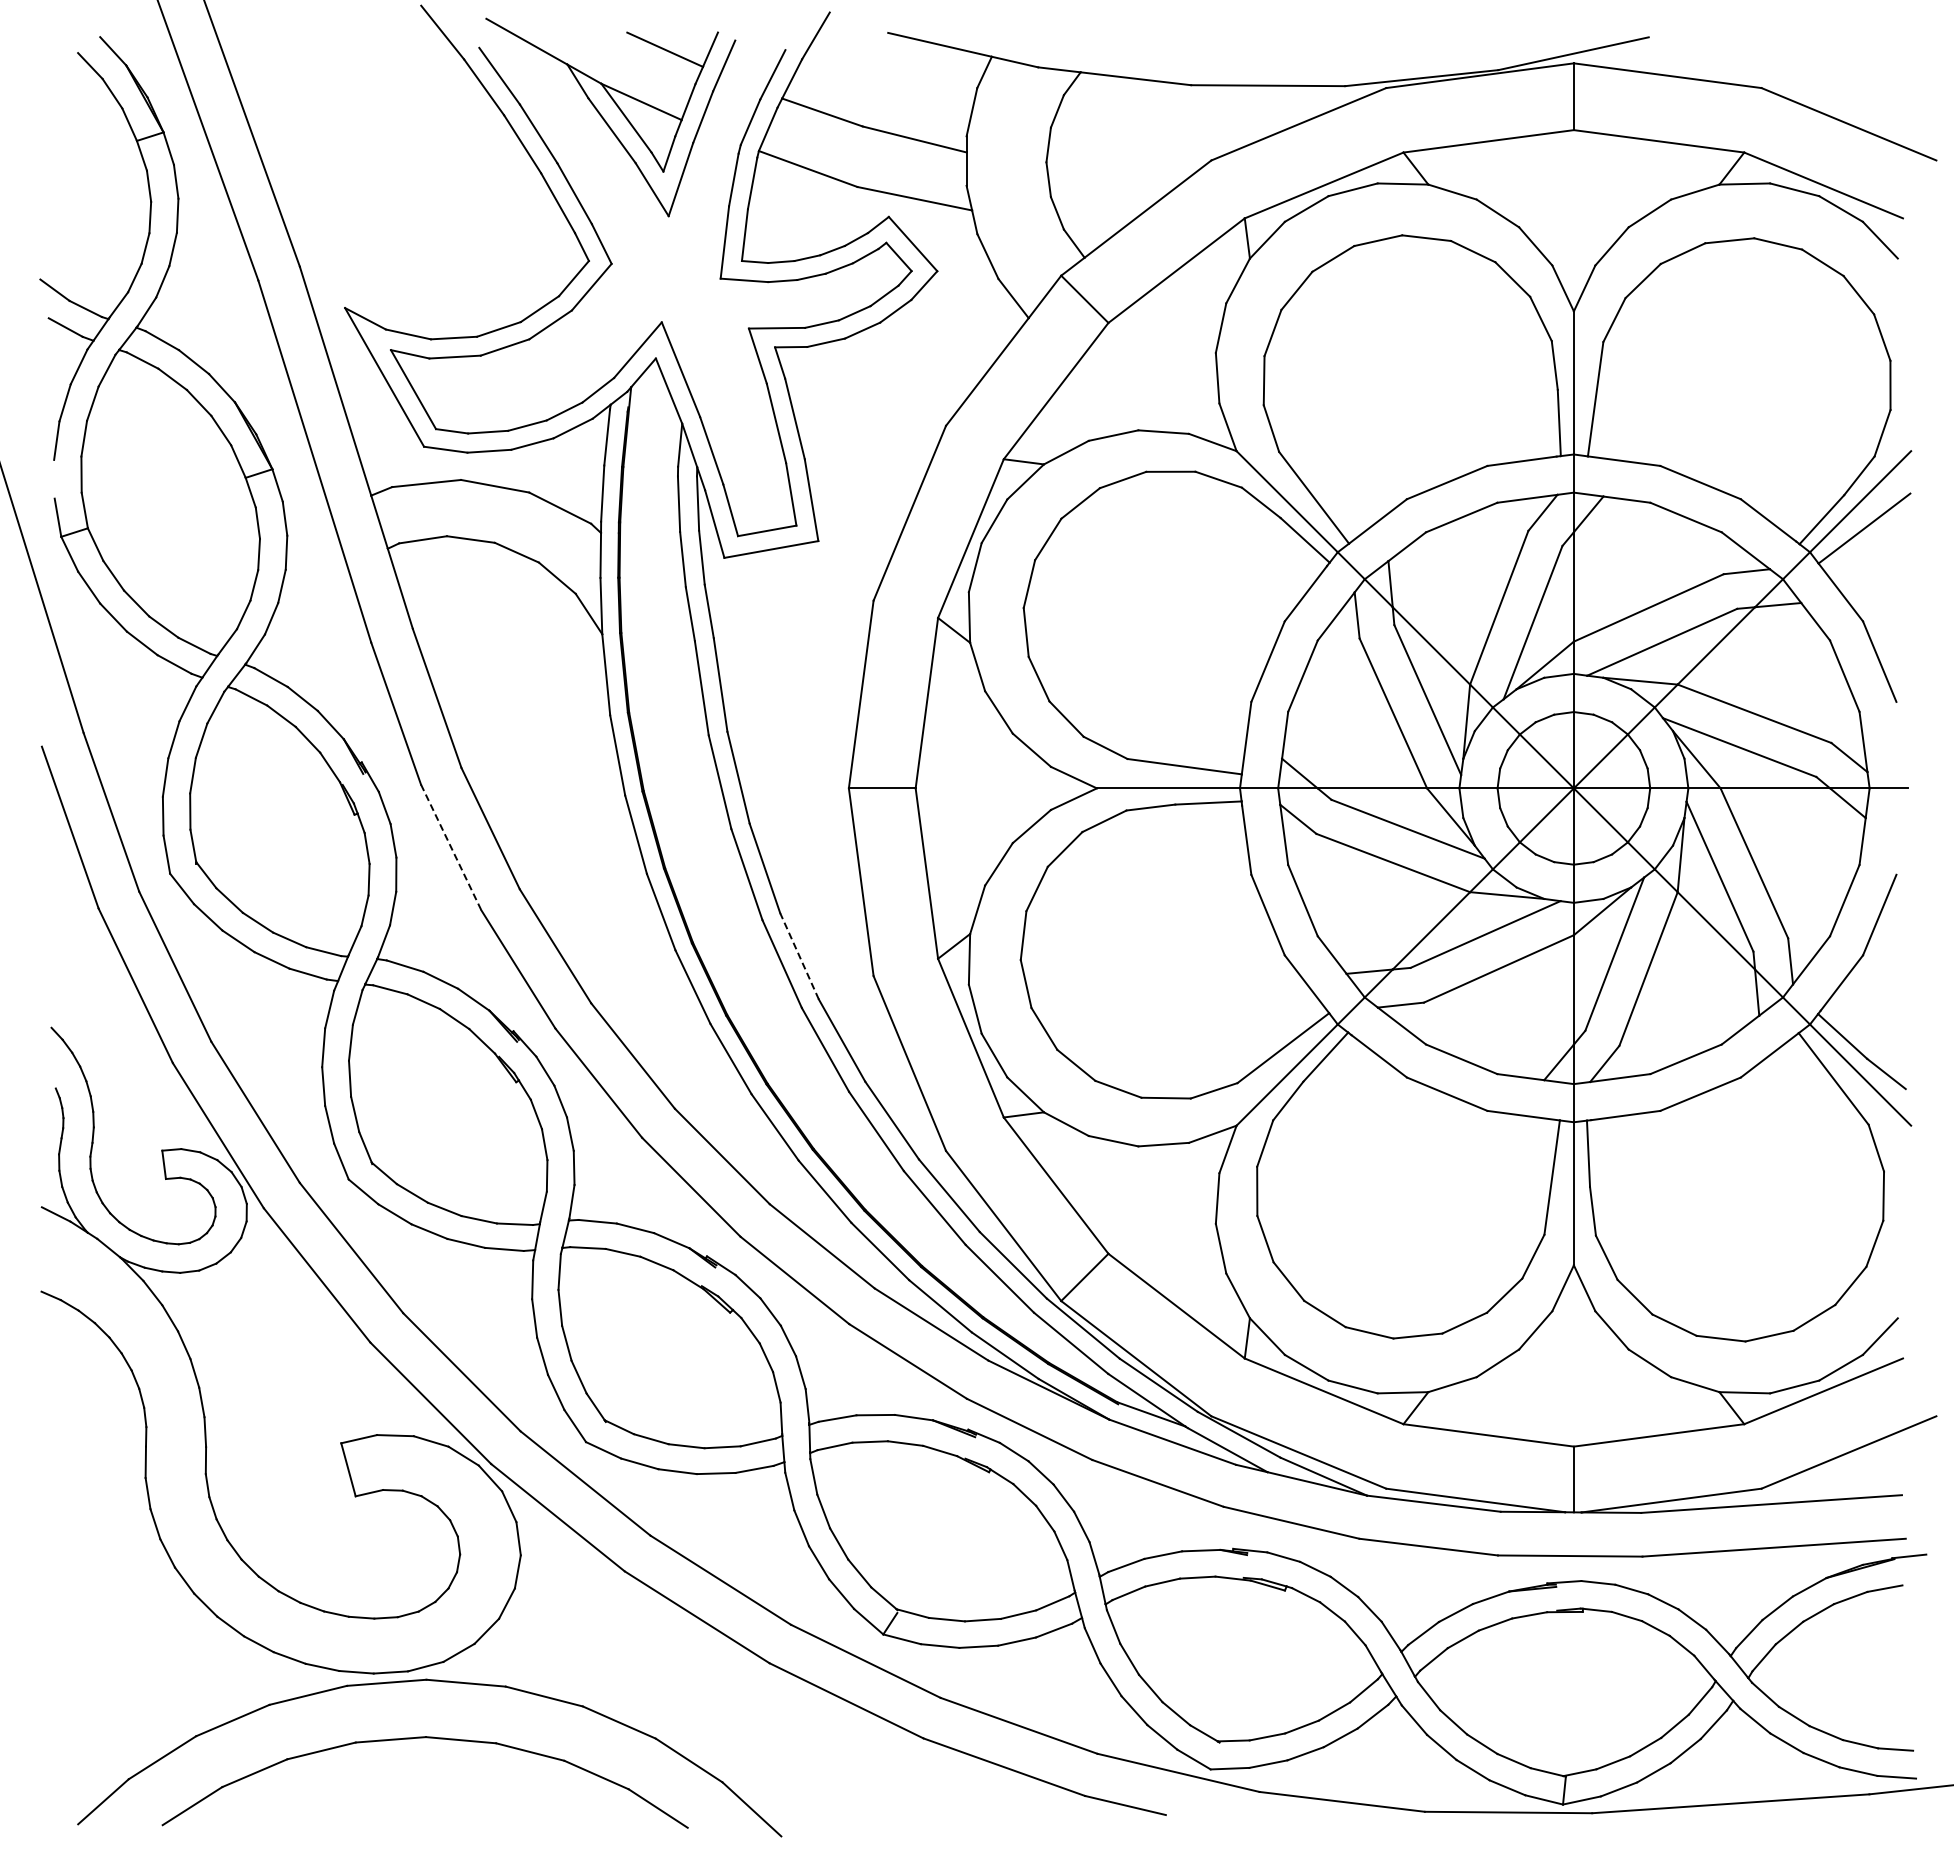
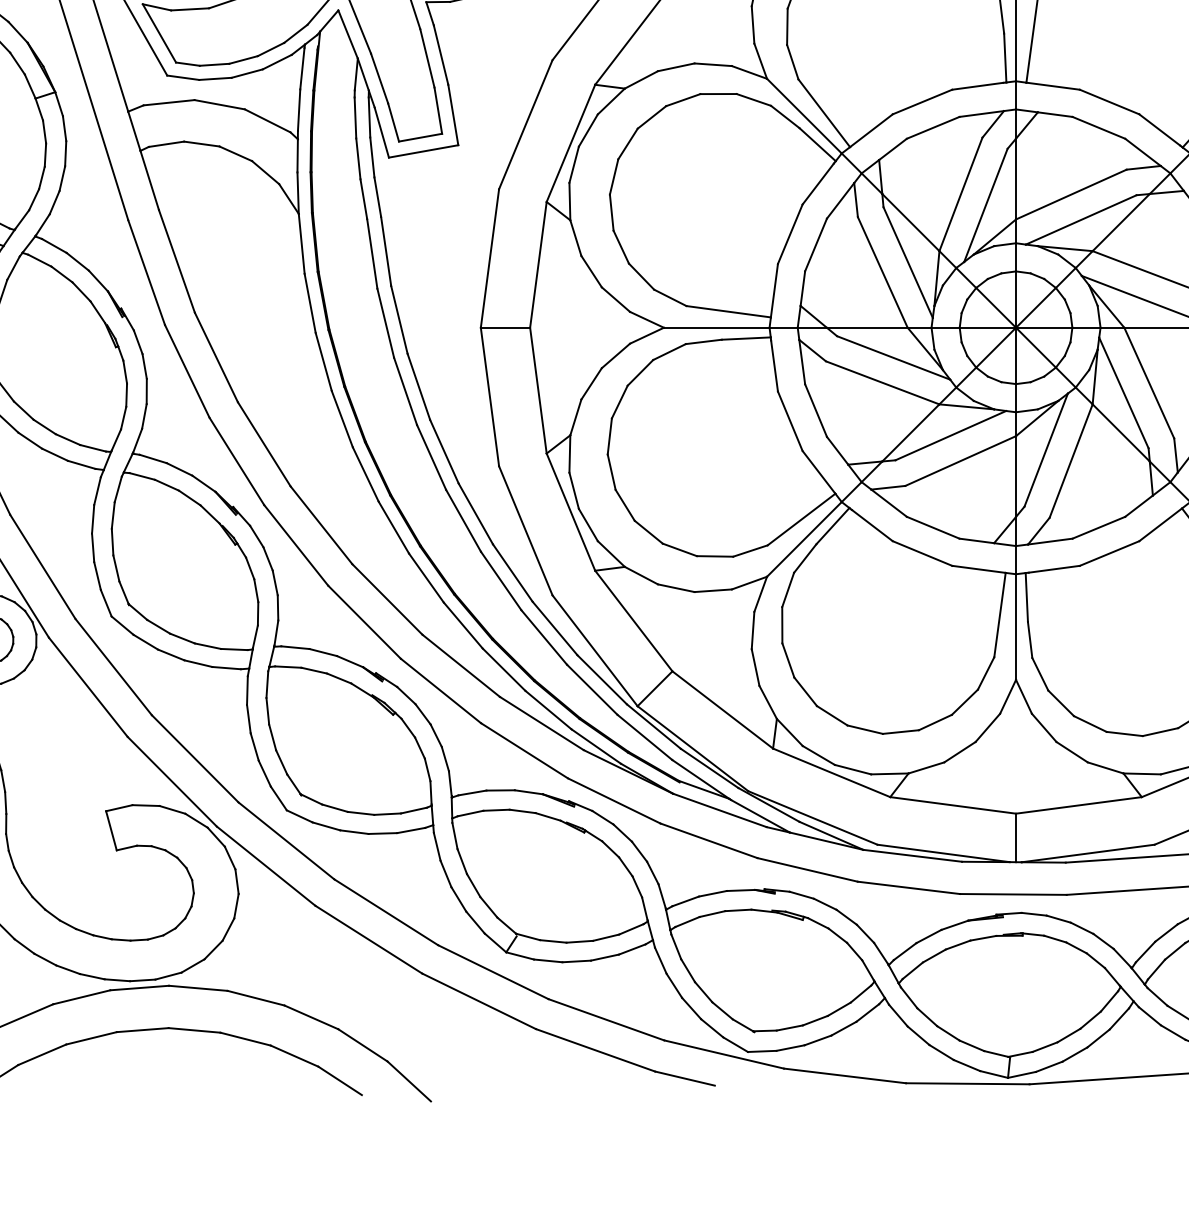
line: (451, 847) -> (187, 371), dashed -> solid
line: (799, 955) -> (444, 451), dashed -> solid

